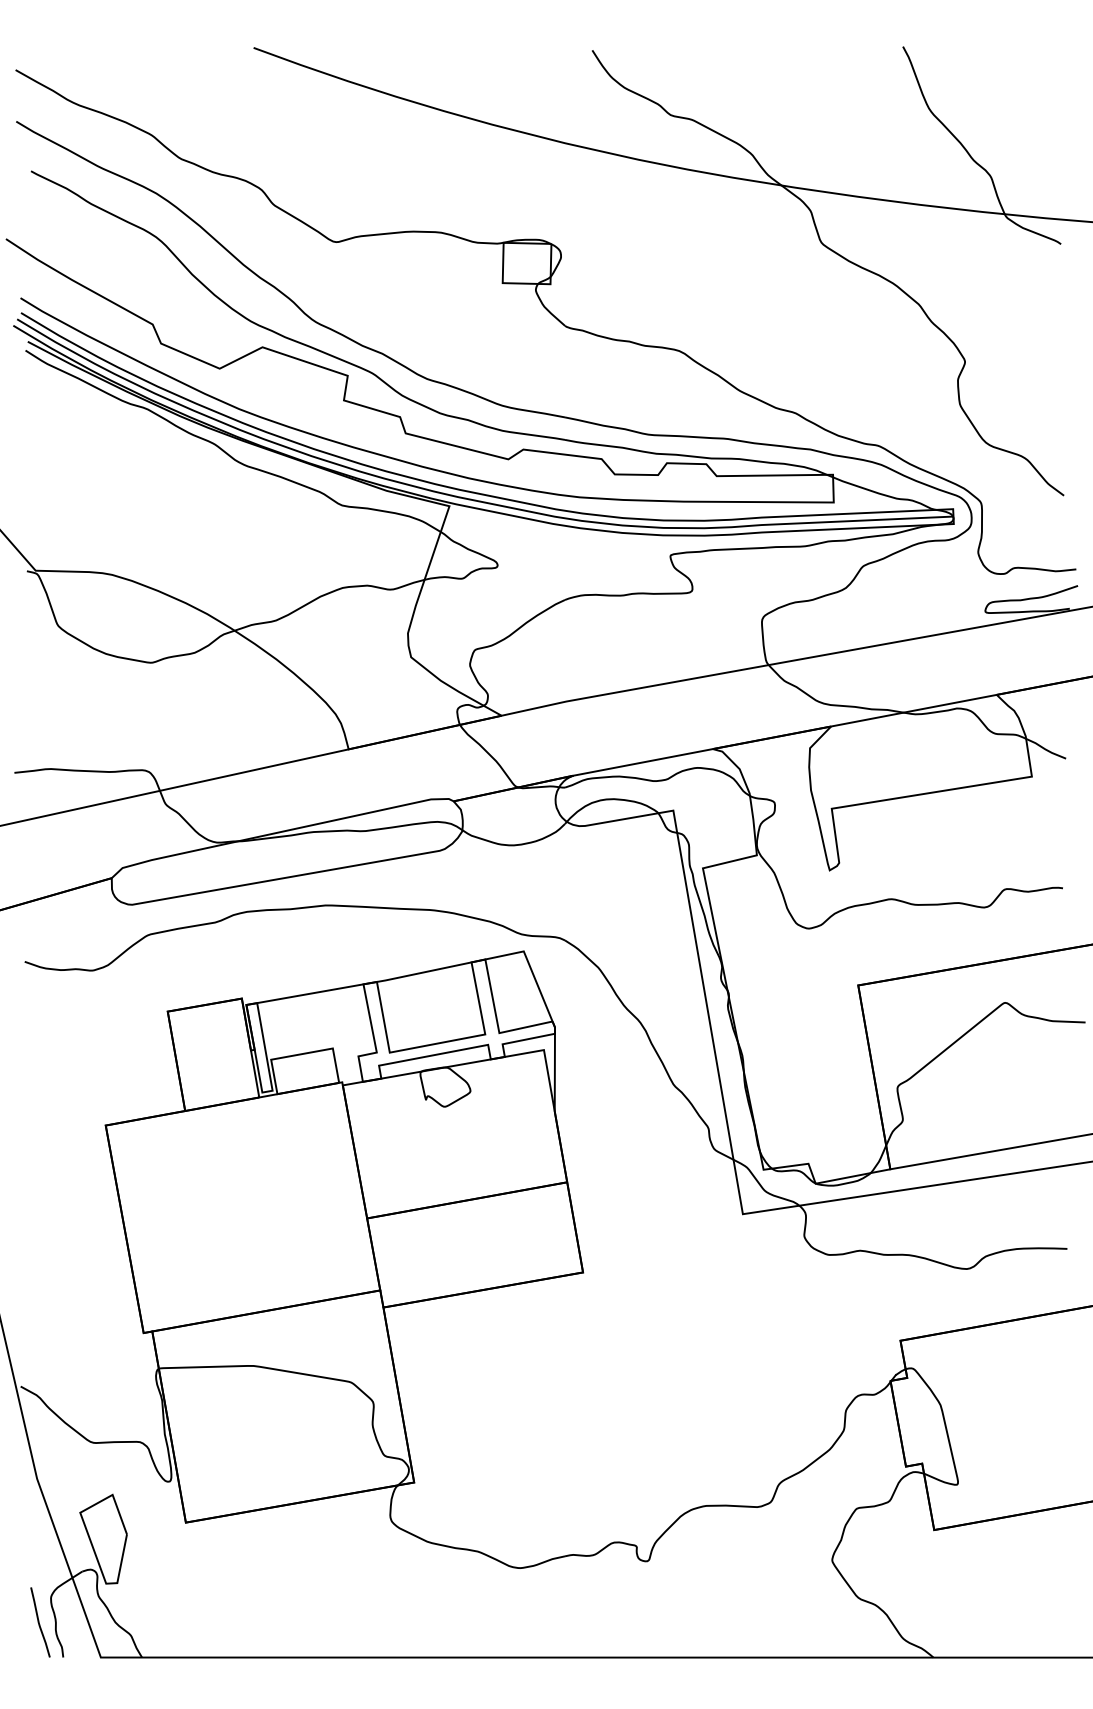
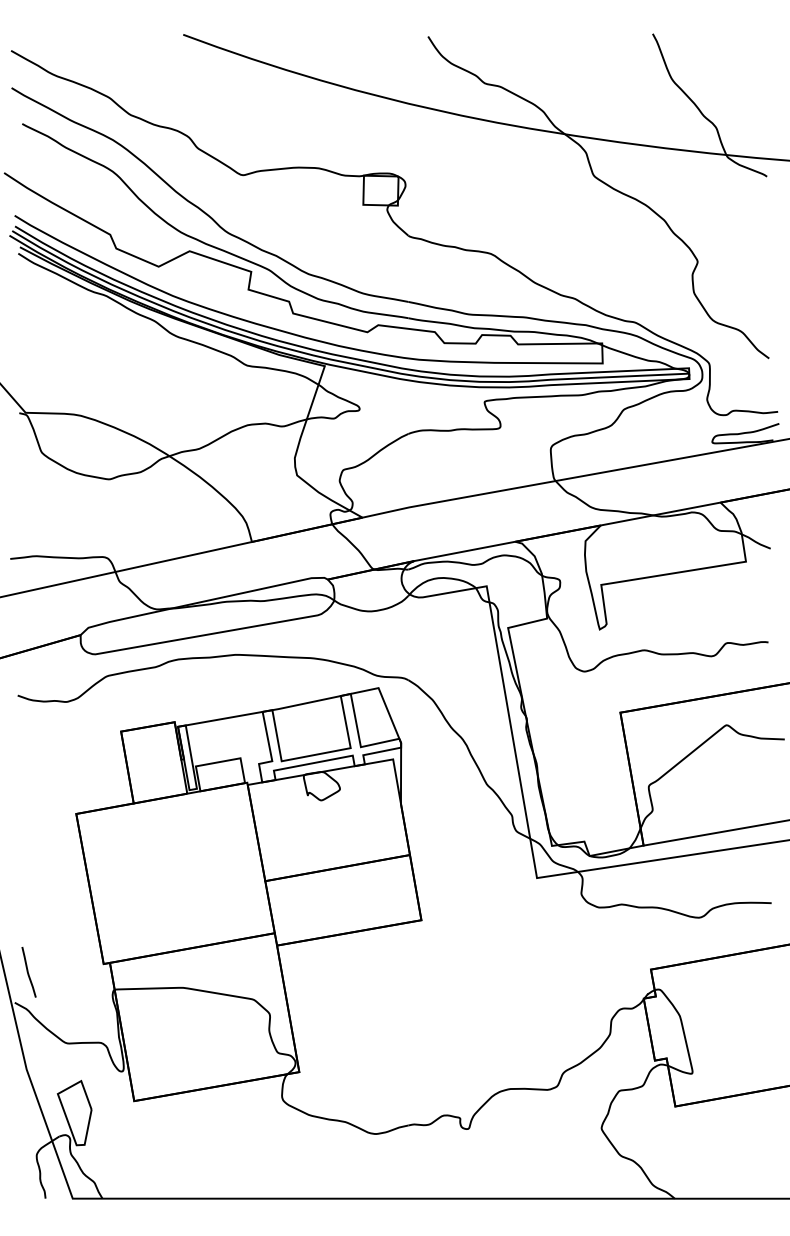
curve: (39, 1622) -> (28, 972), moved

